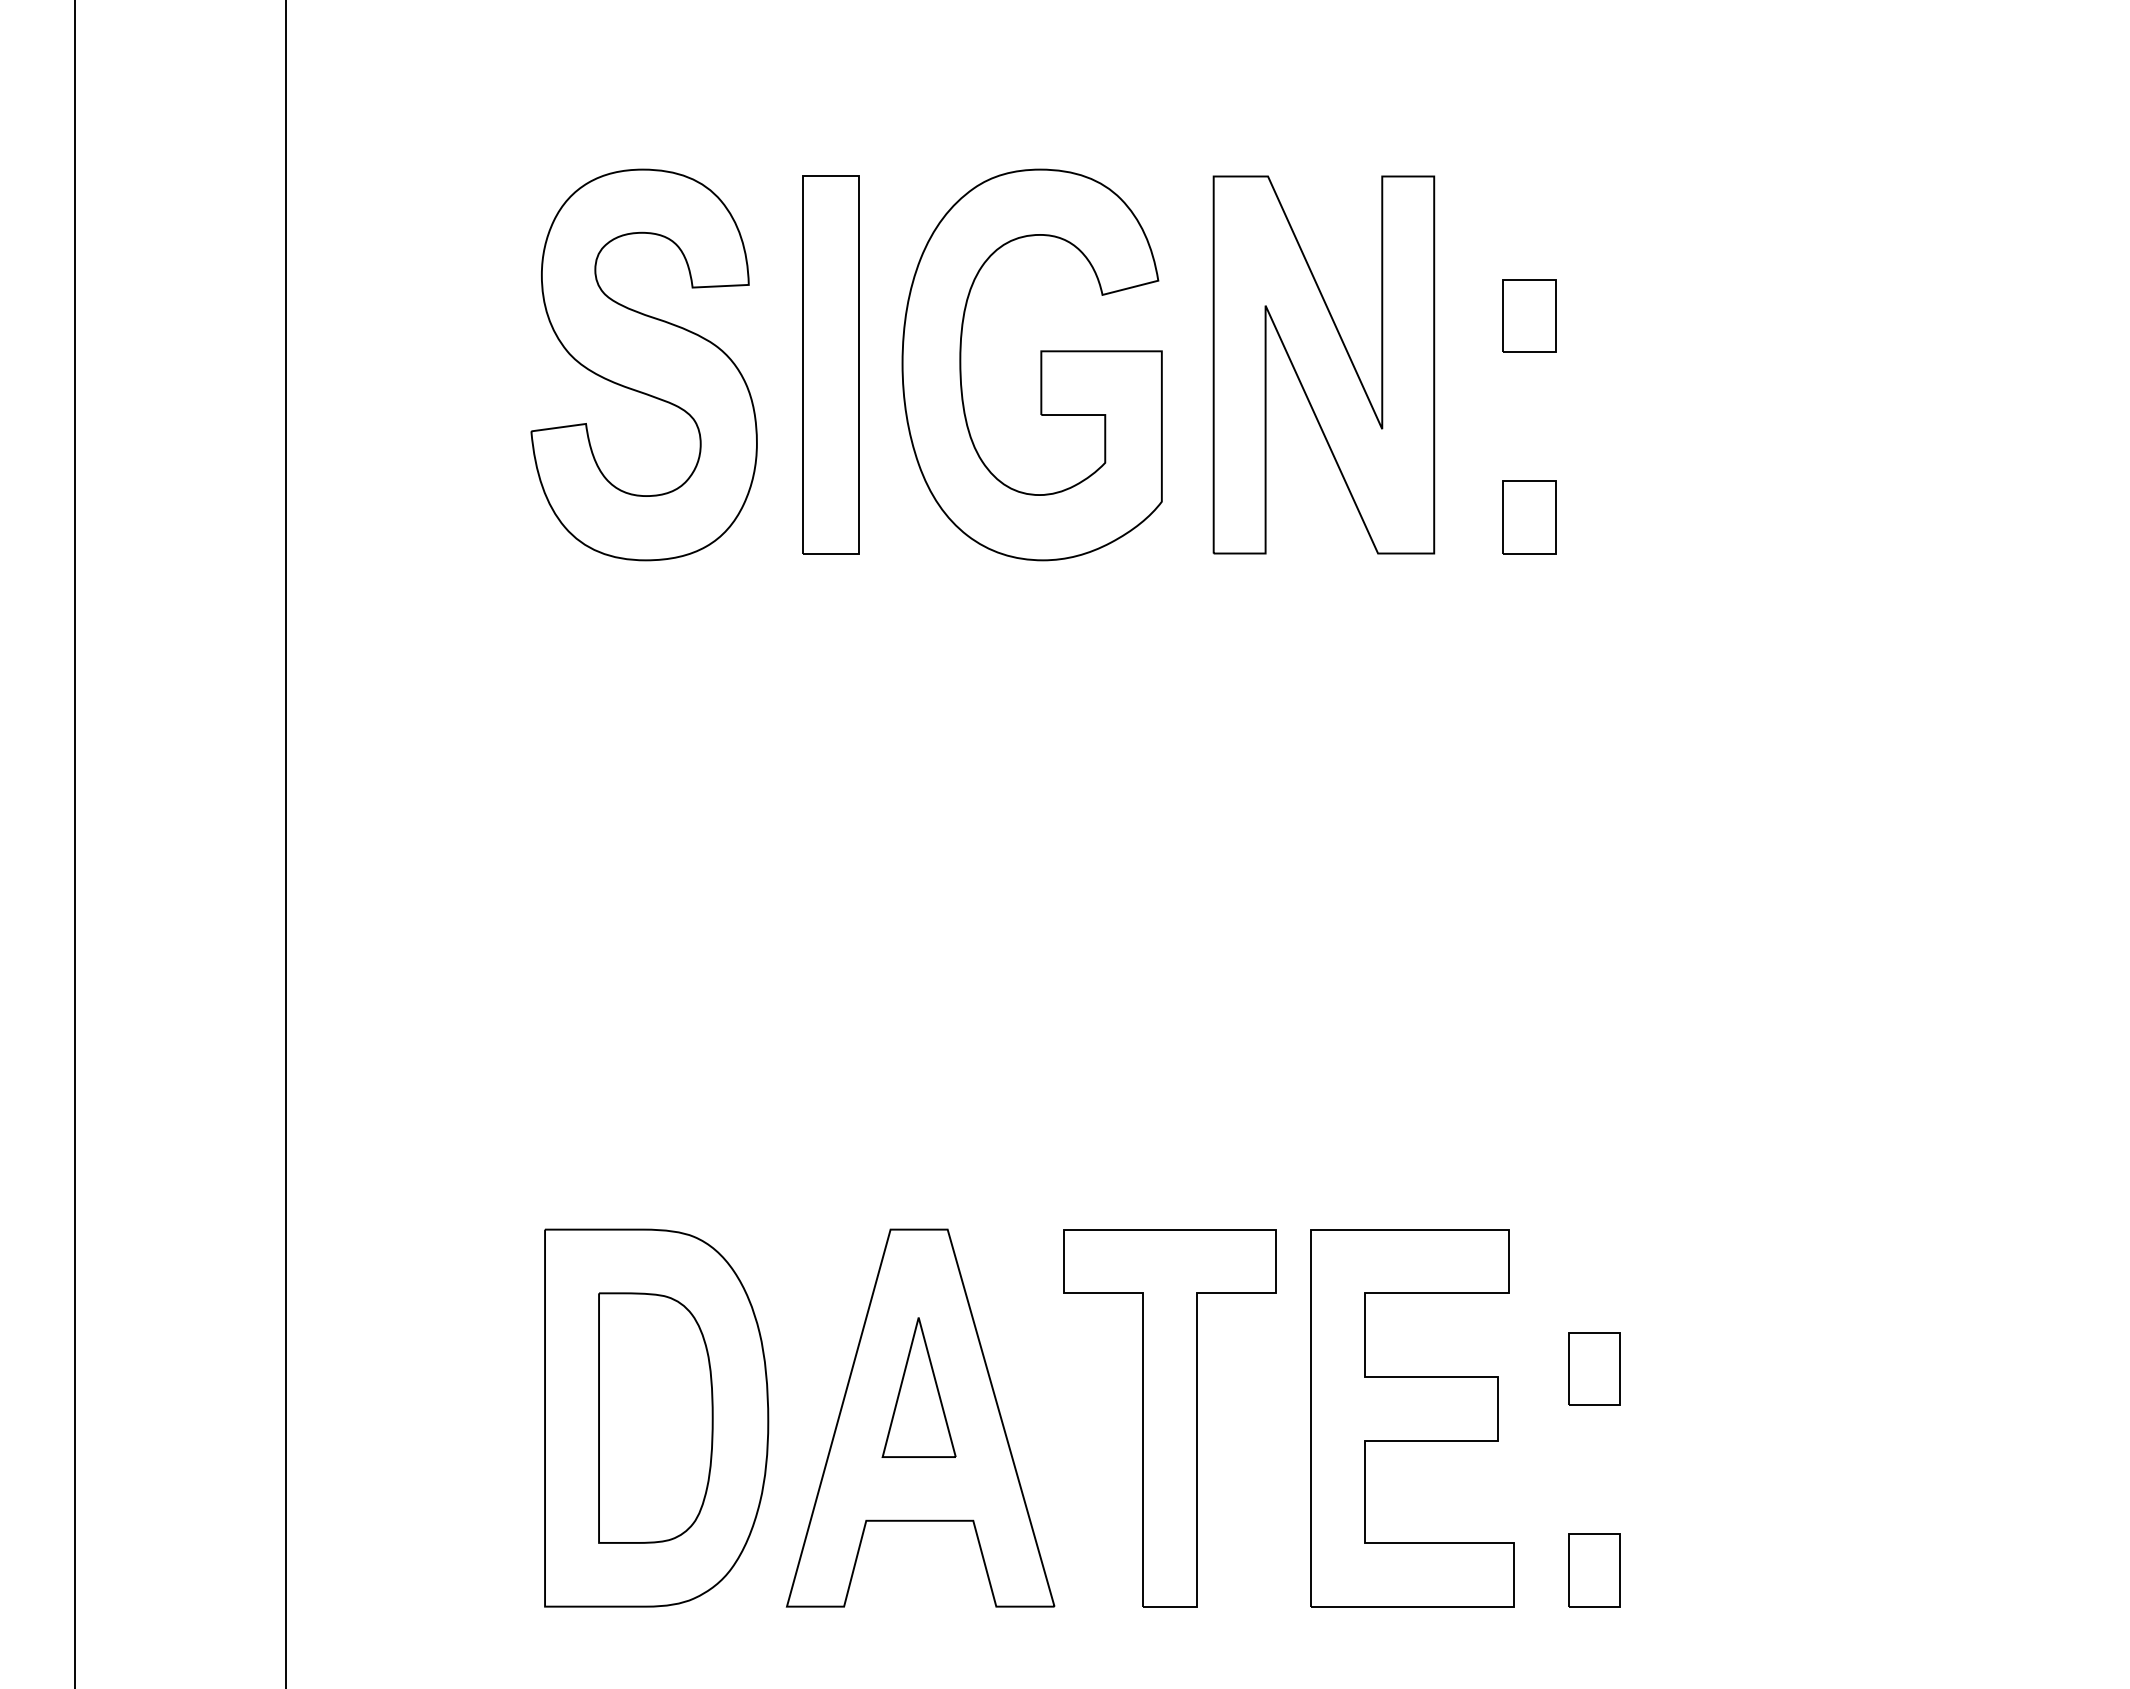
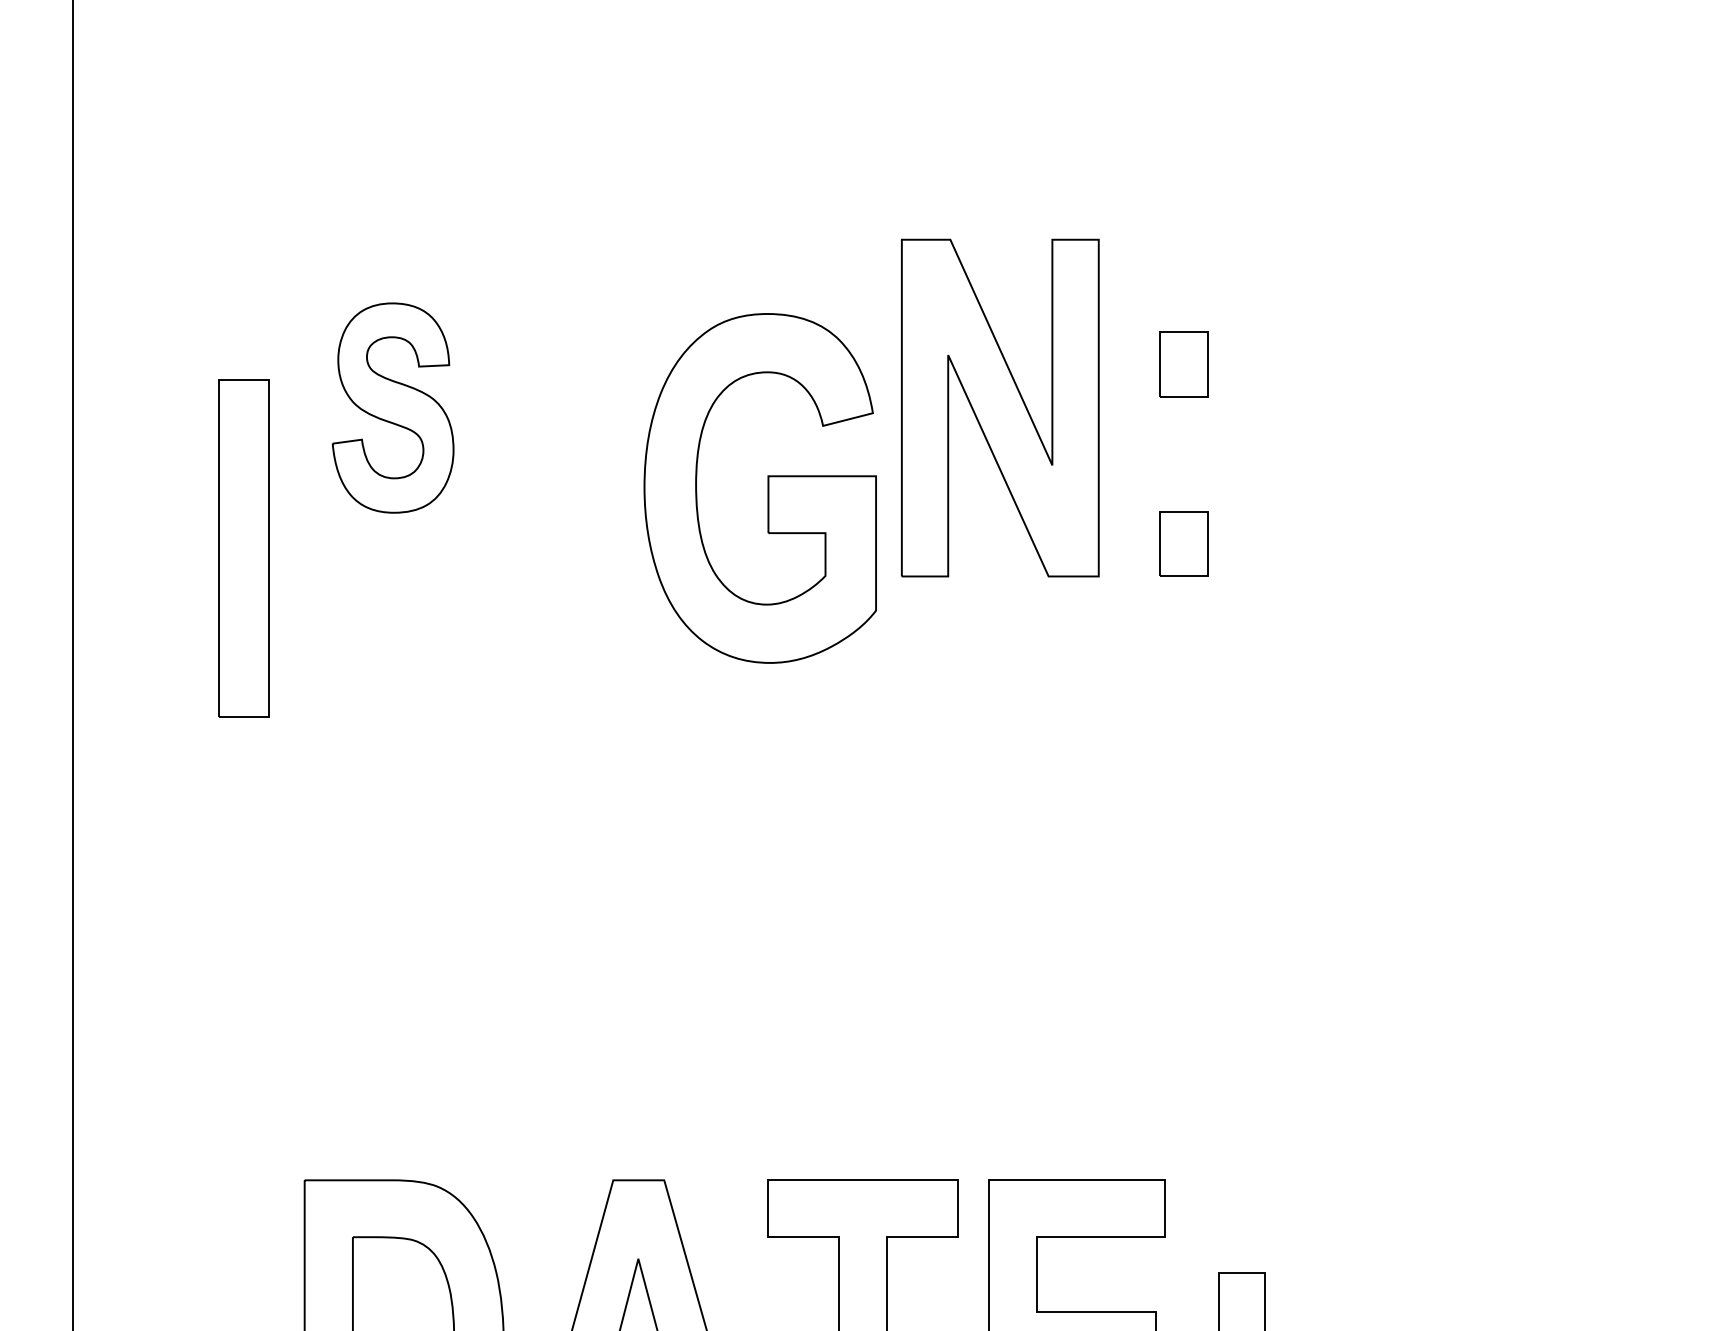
part: (643, 364) -> (392, 407), size x0.6
part: (830, 364) -> (243, 547), moved
part: (1040, 364) -> (767, 488), moved

